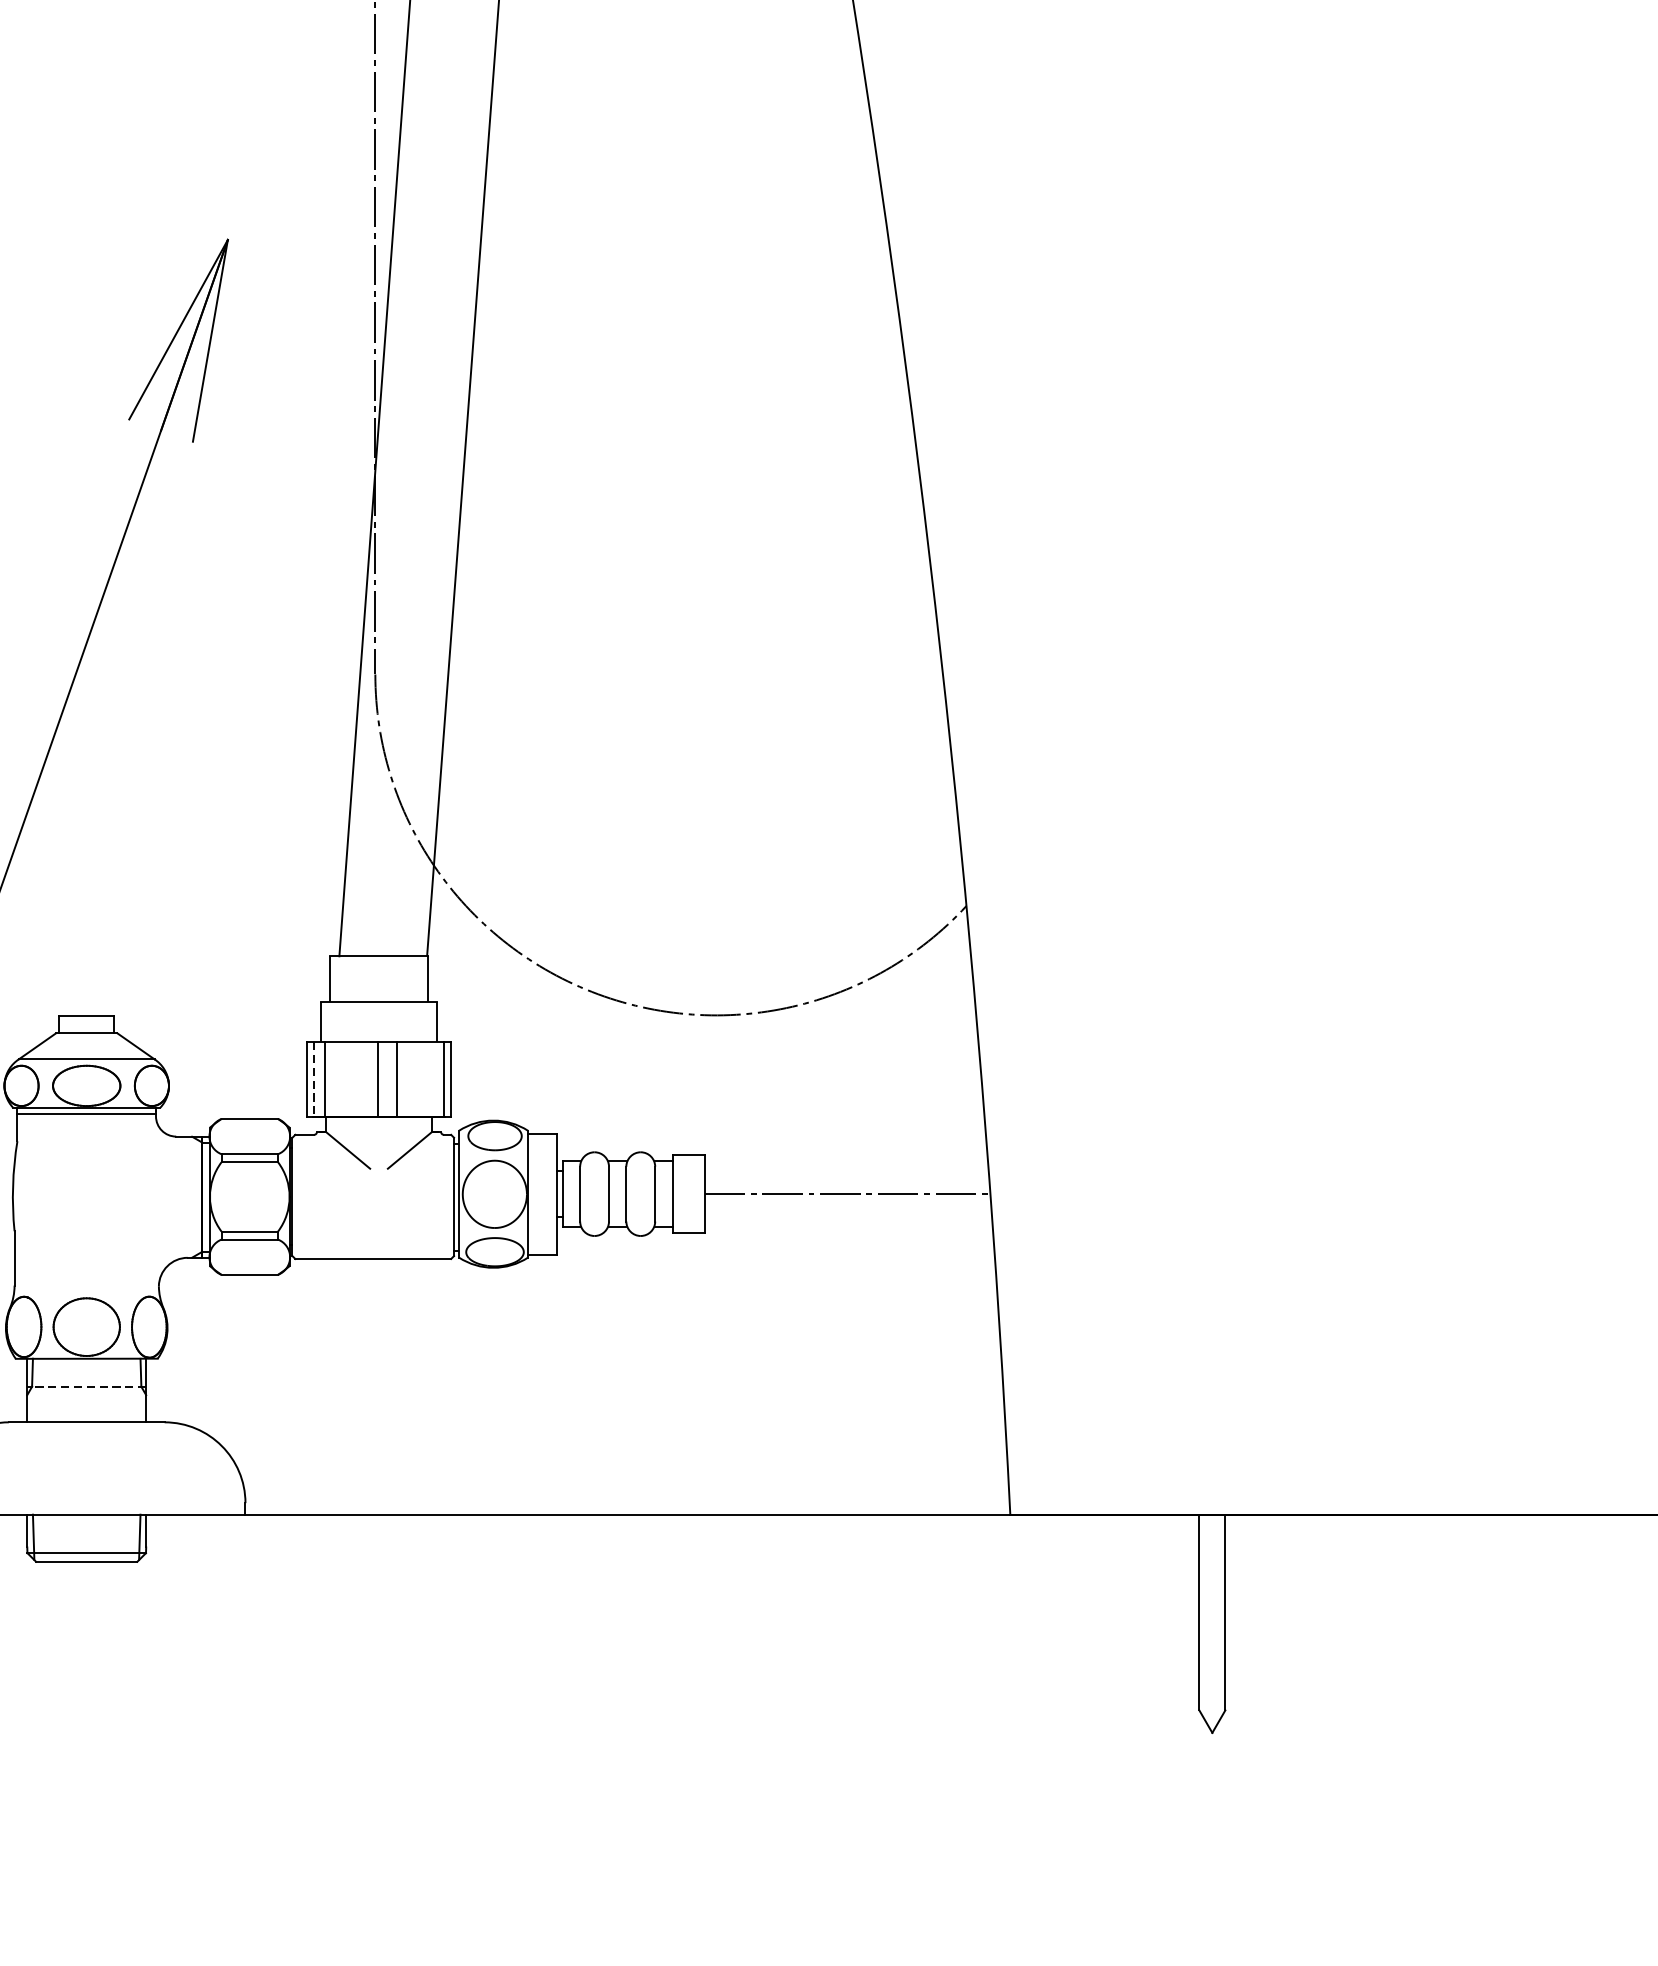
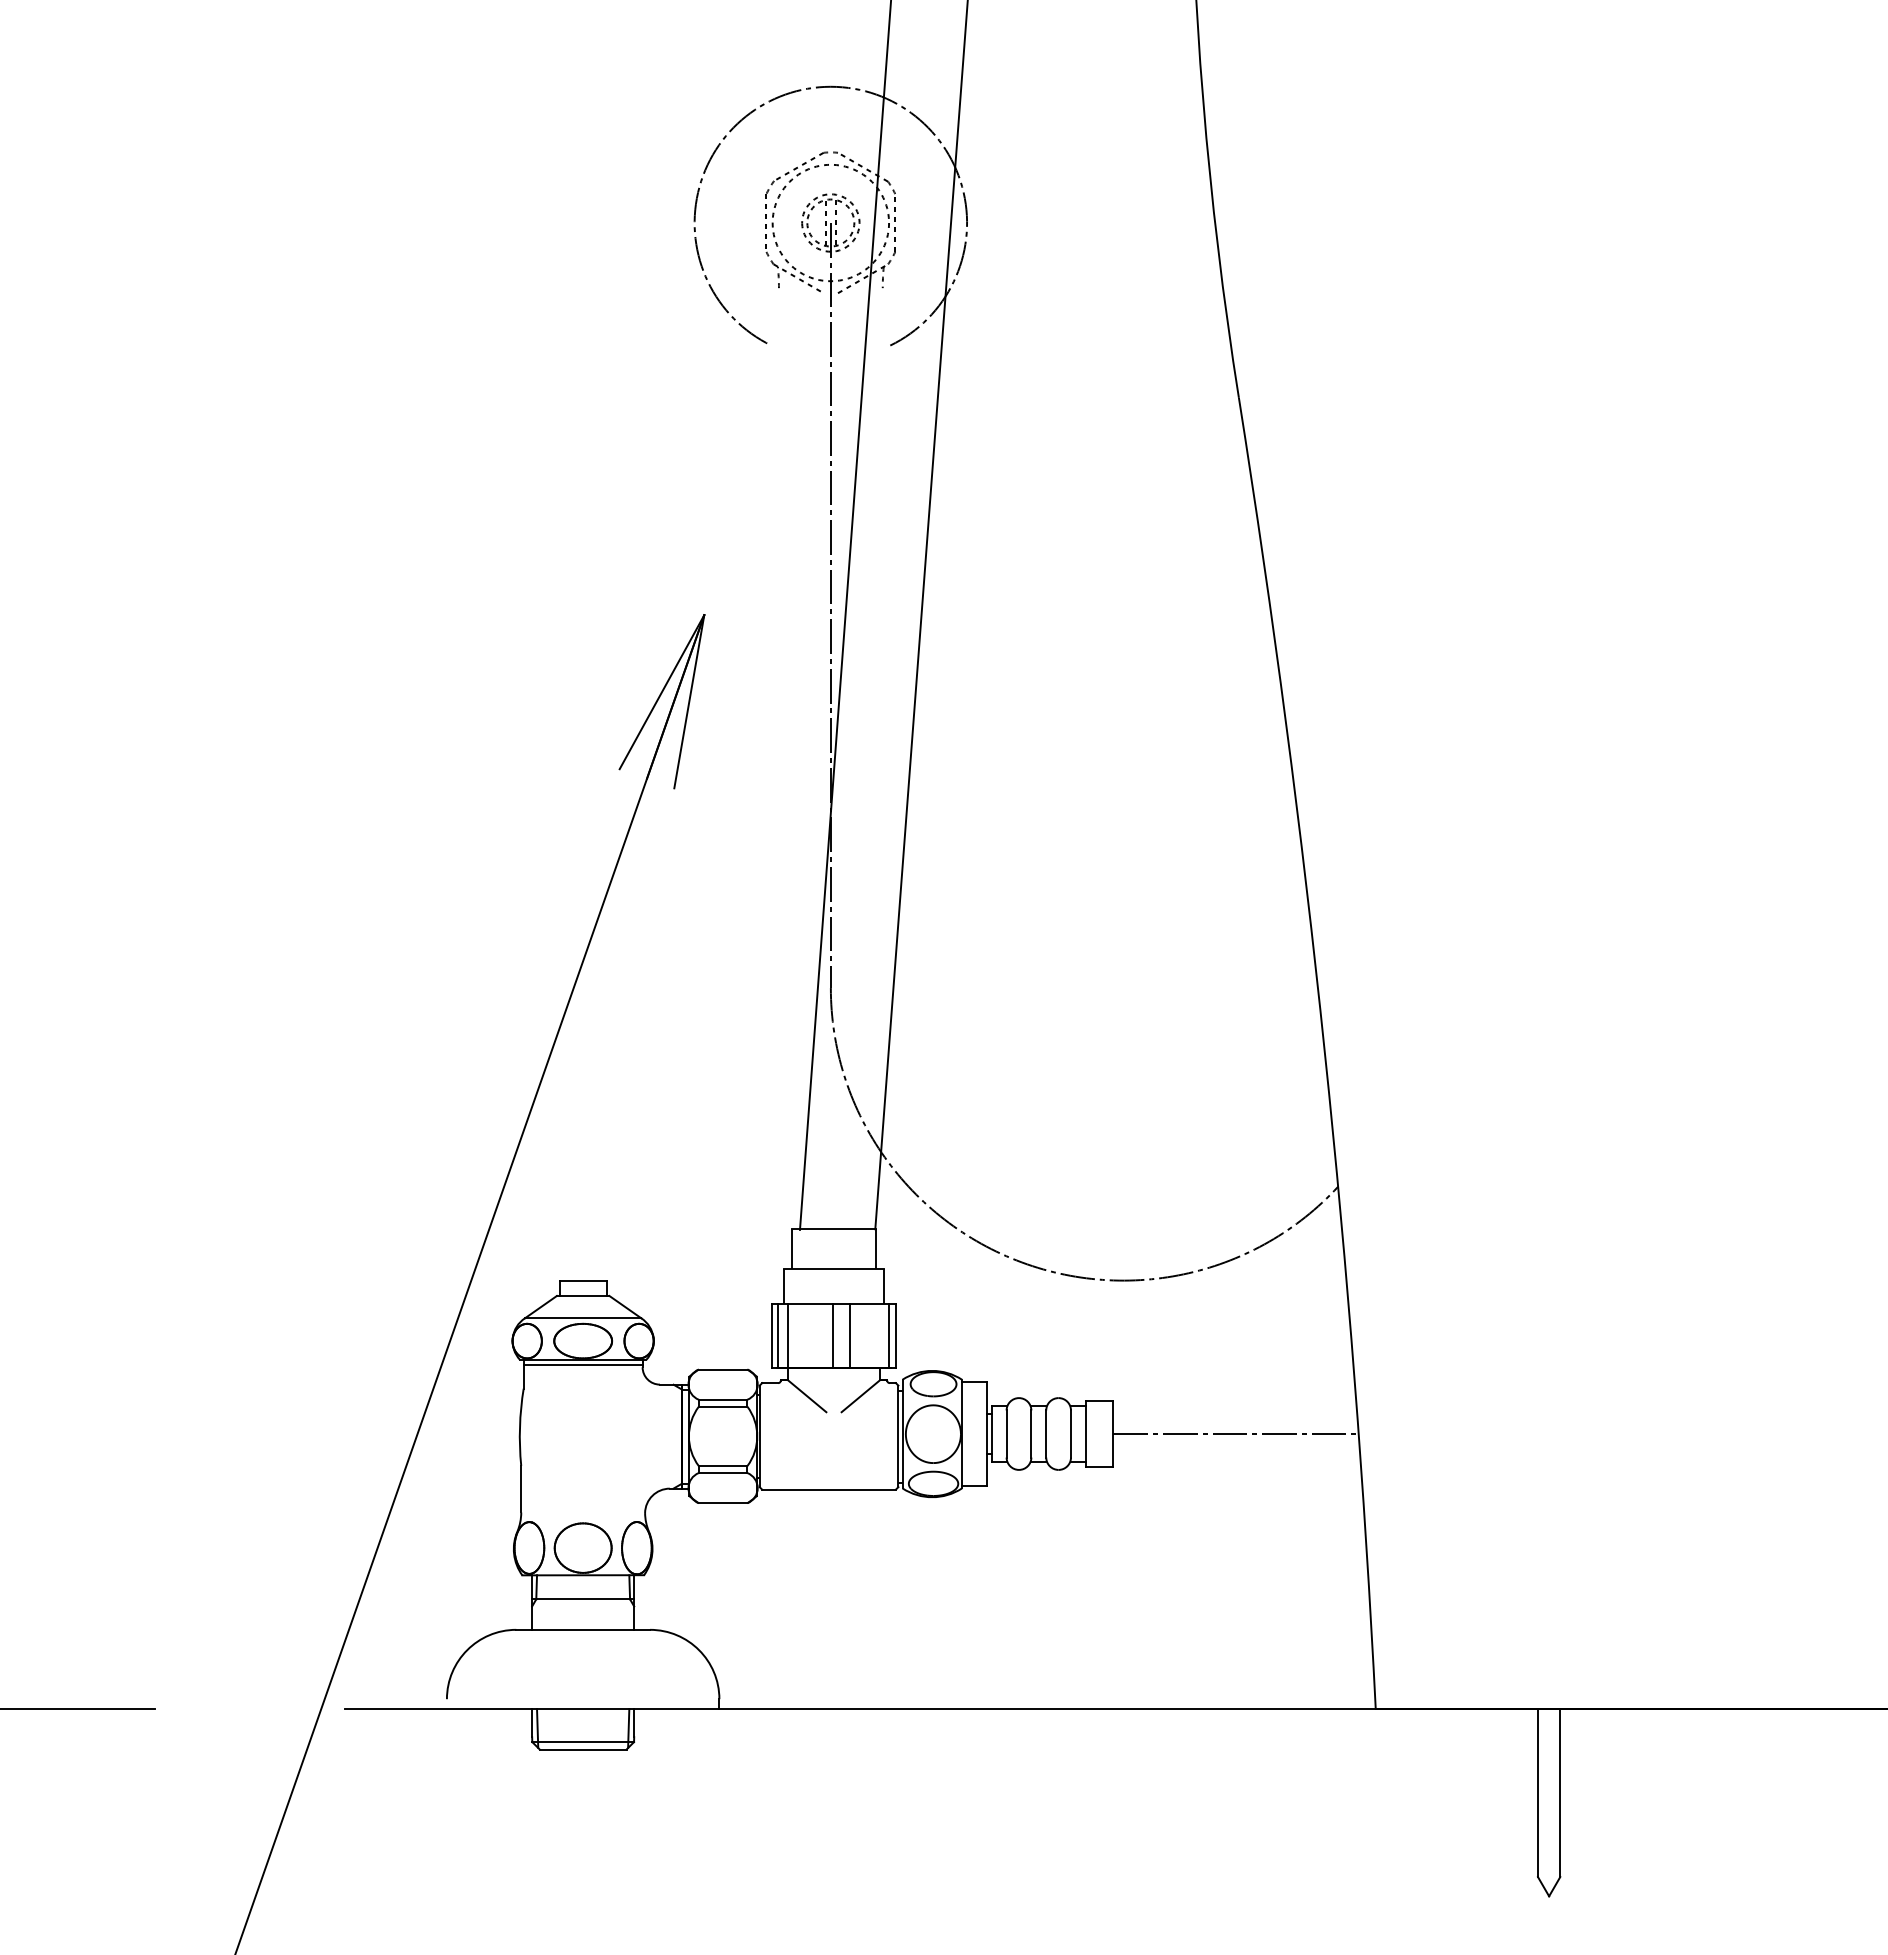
line: (313, 1080) -> (777, 1336), dashed -> solid
line: (85, 1386) -> (582, 1599), dashed -> solid

